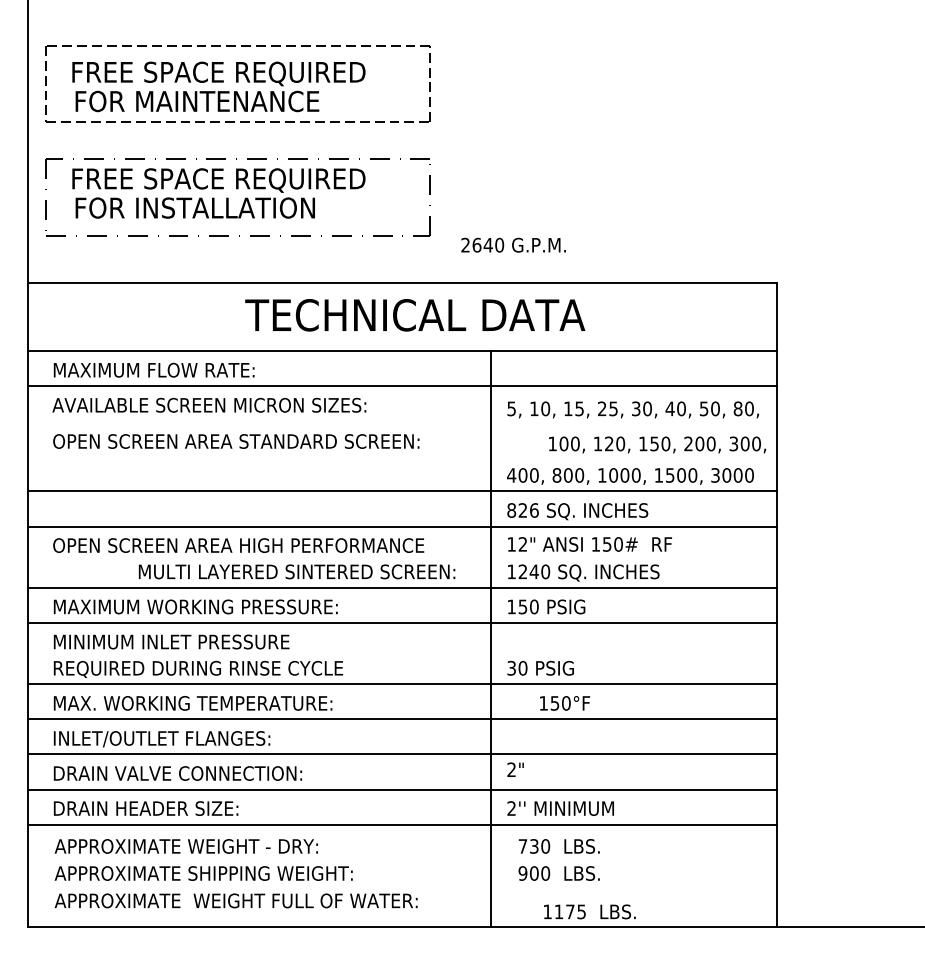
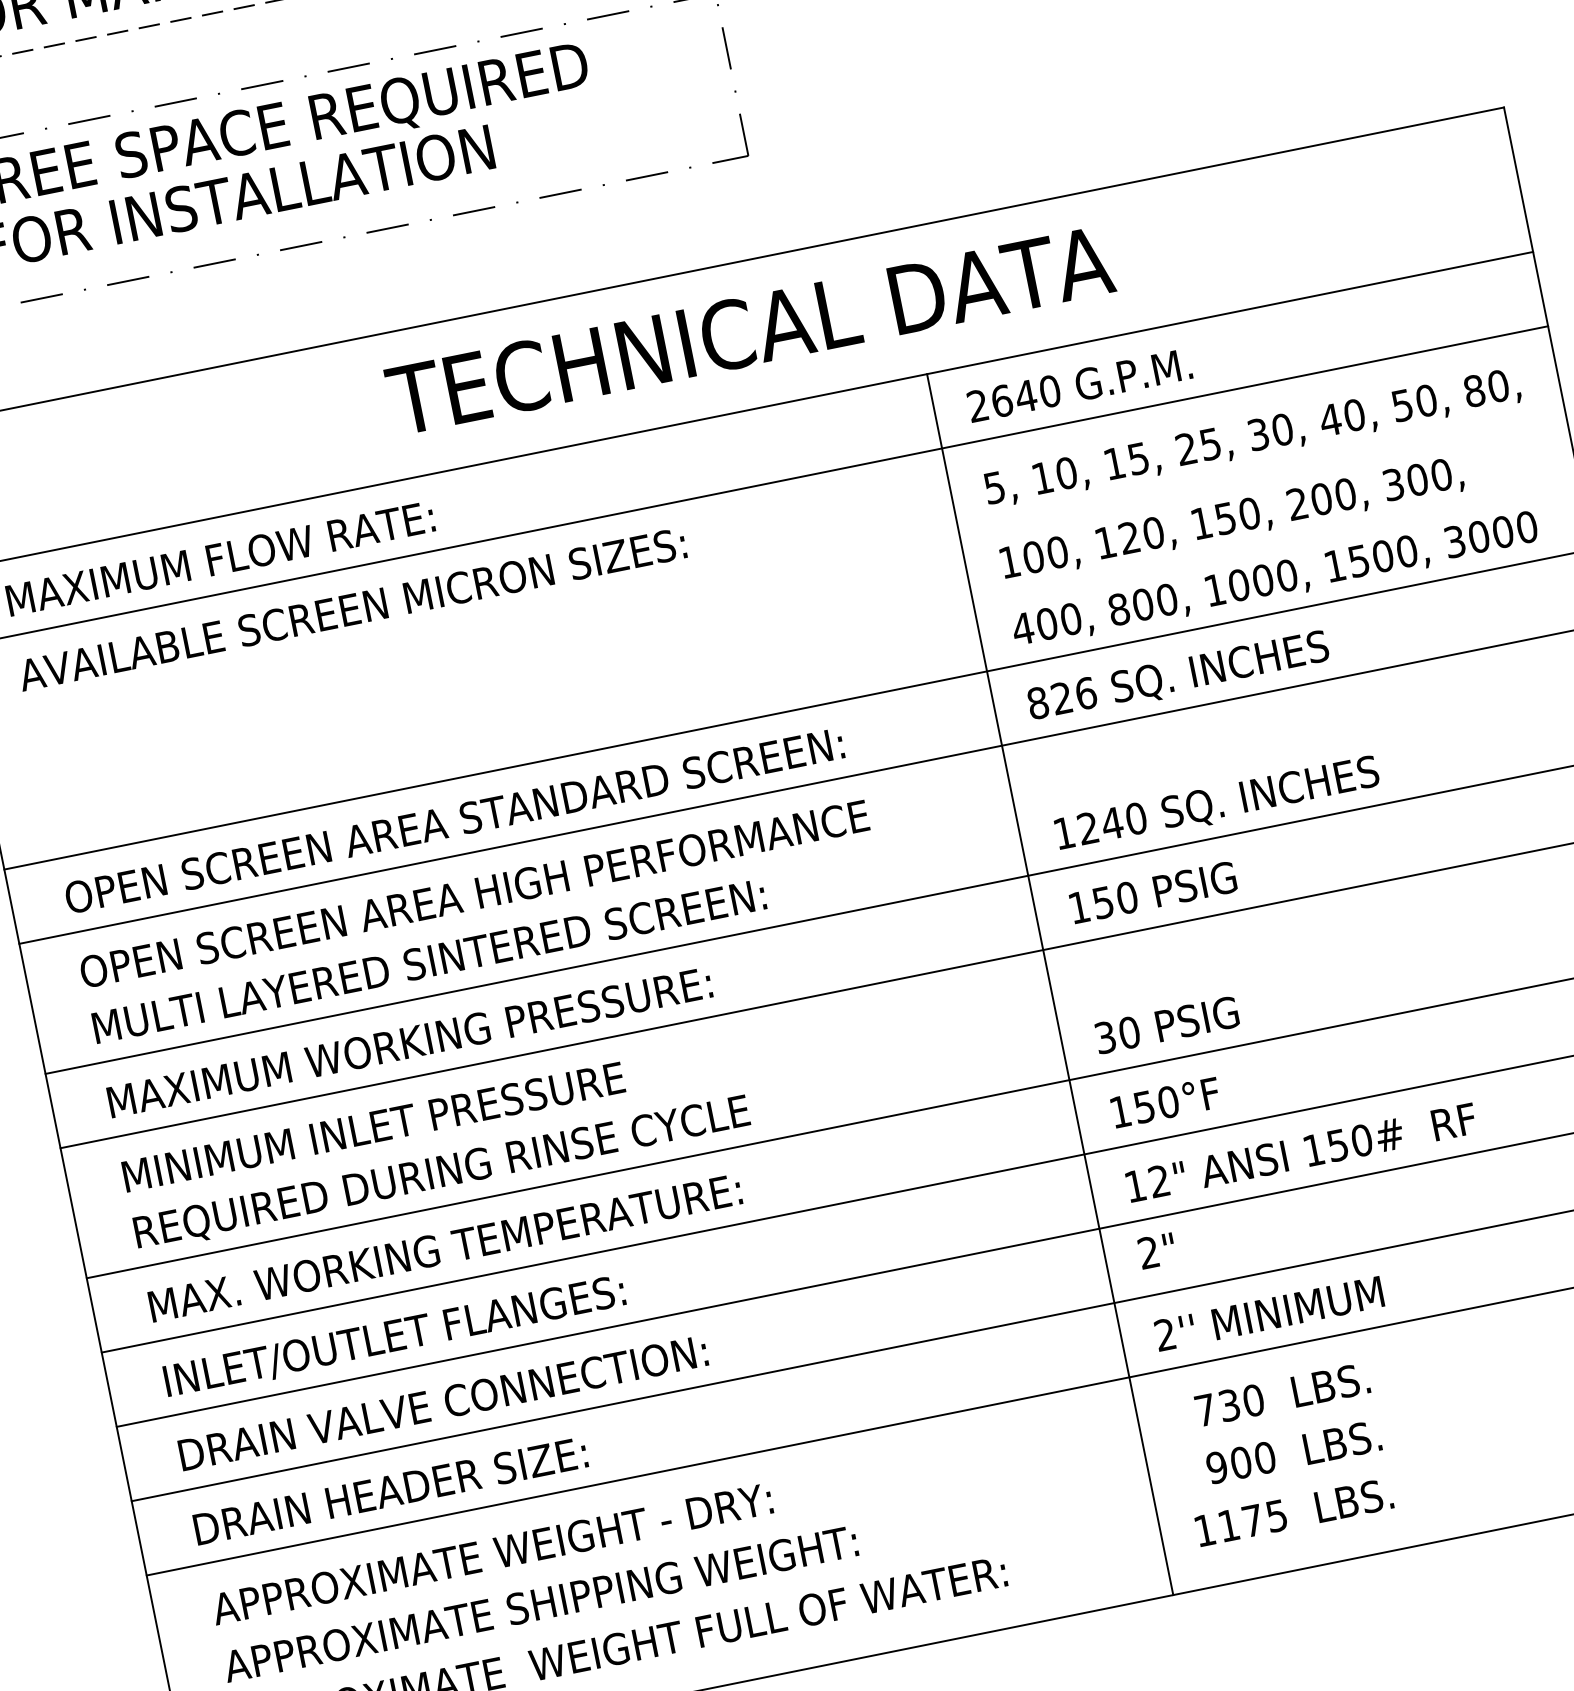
text: (513, 244) -> (1079, 383), moved
text: (236, 441) -> (454, 820), moved
text: (657, 444) -> (1231, 518), moved
text: (589, 544) -> (1300, 1153), moved
text: (296, 571) -> (427, 960), moved
text: (565, 703) -> (1166, 1102), moved
text: (589, 911) -> (1293, 1511), moved

